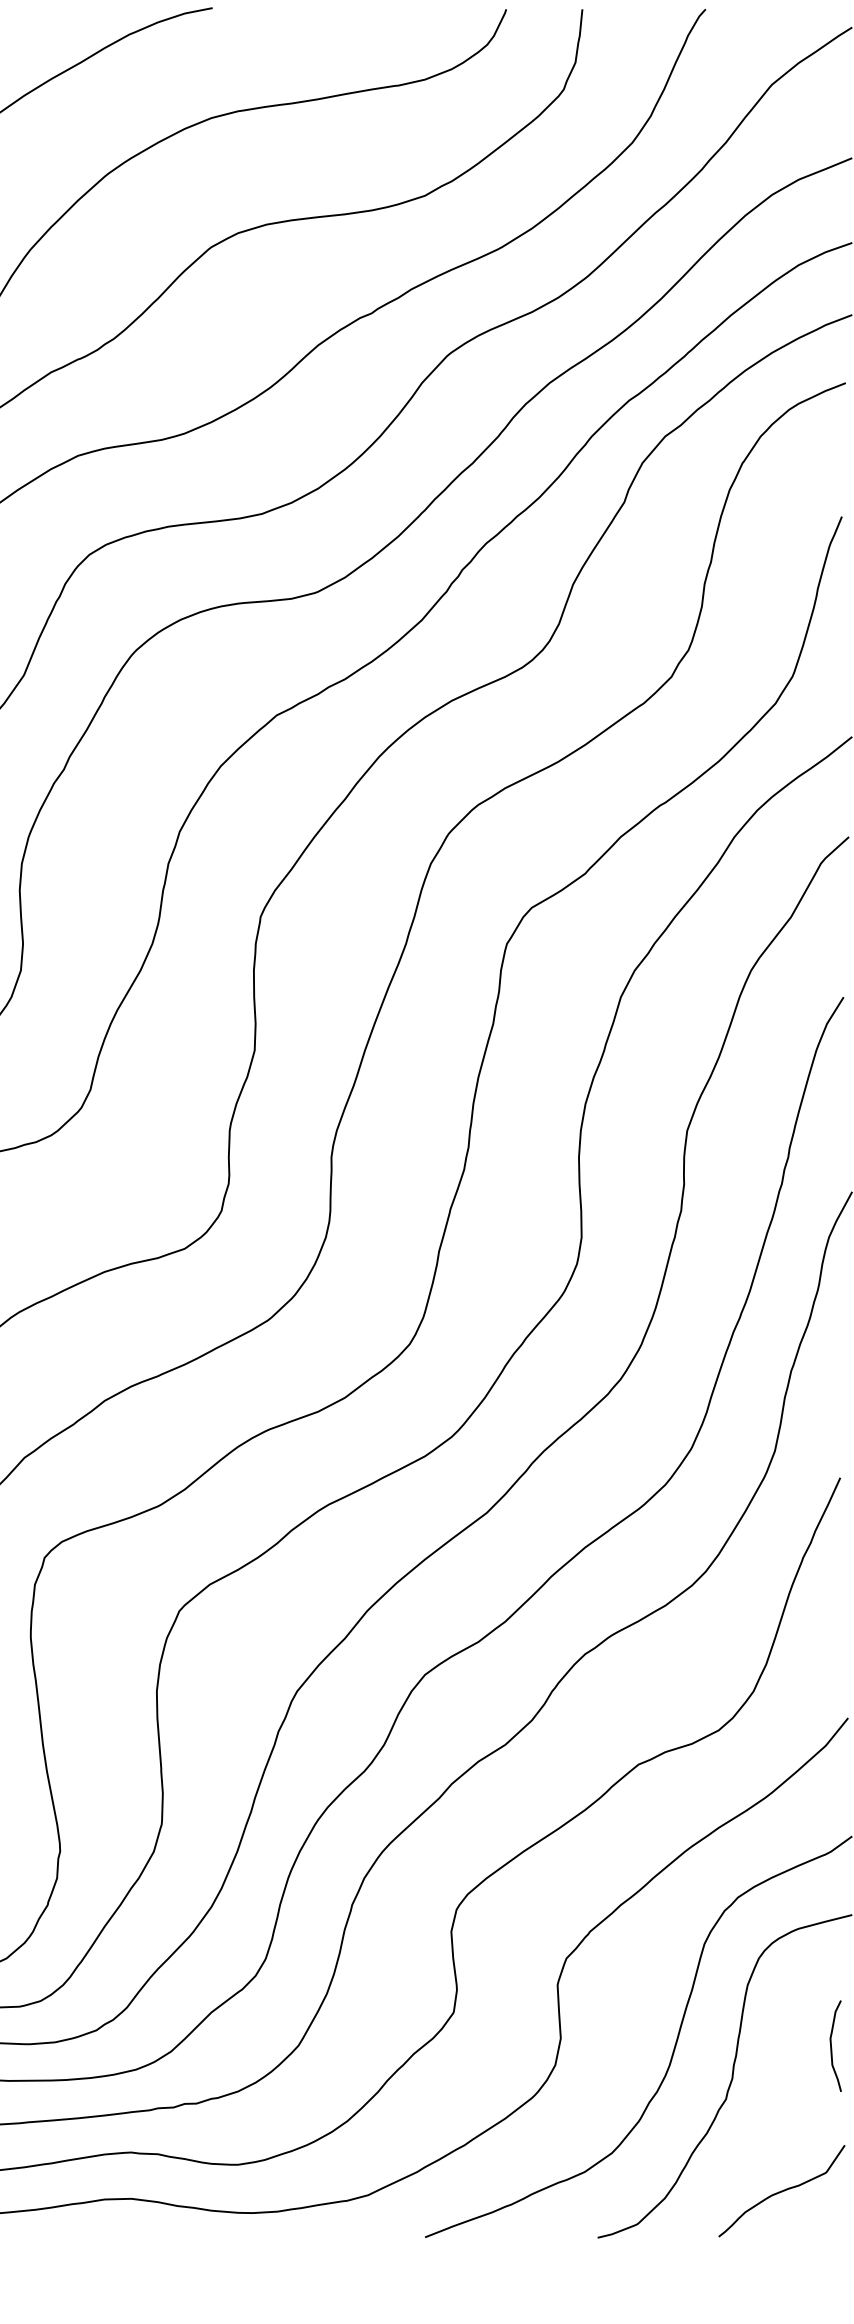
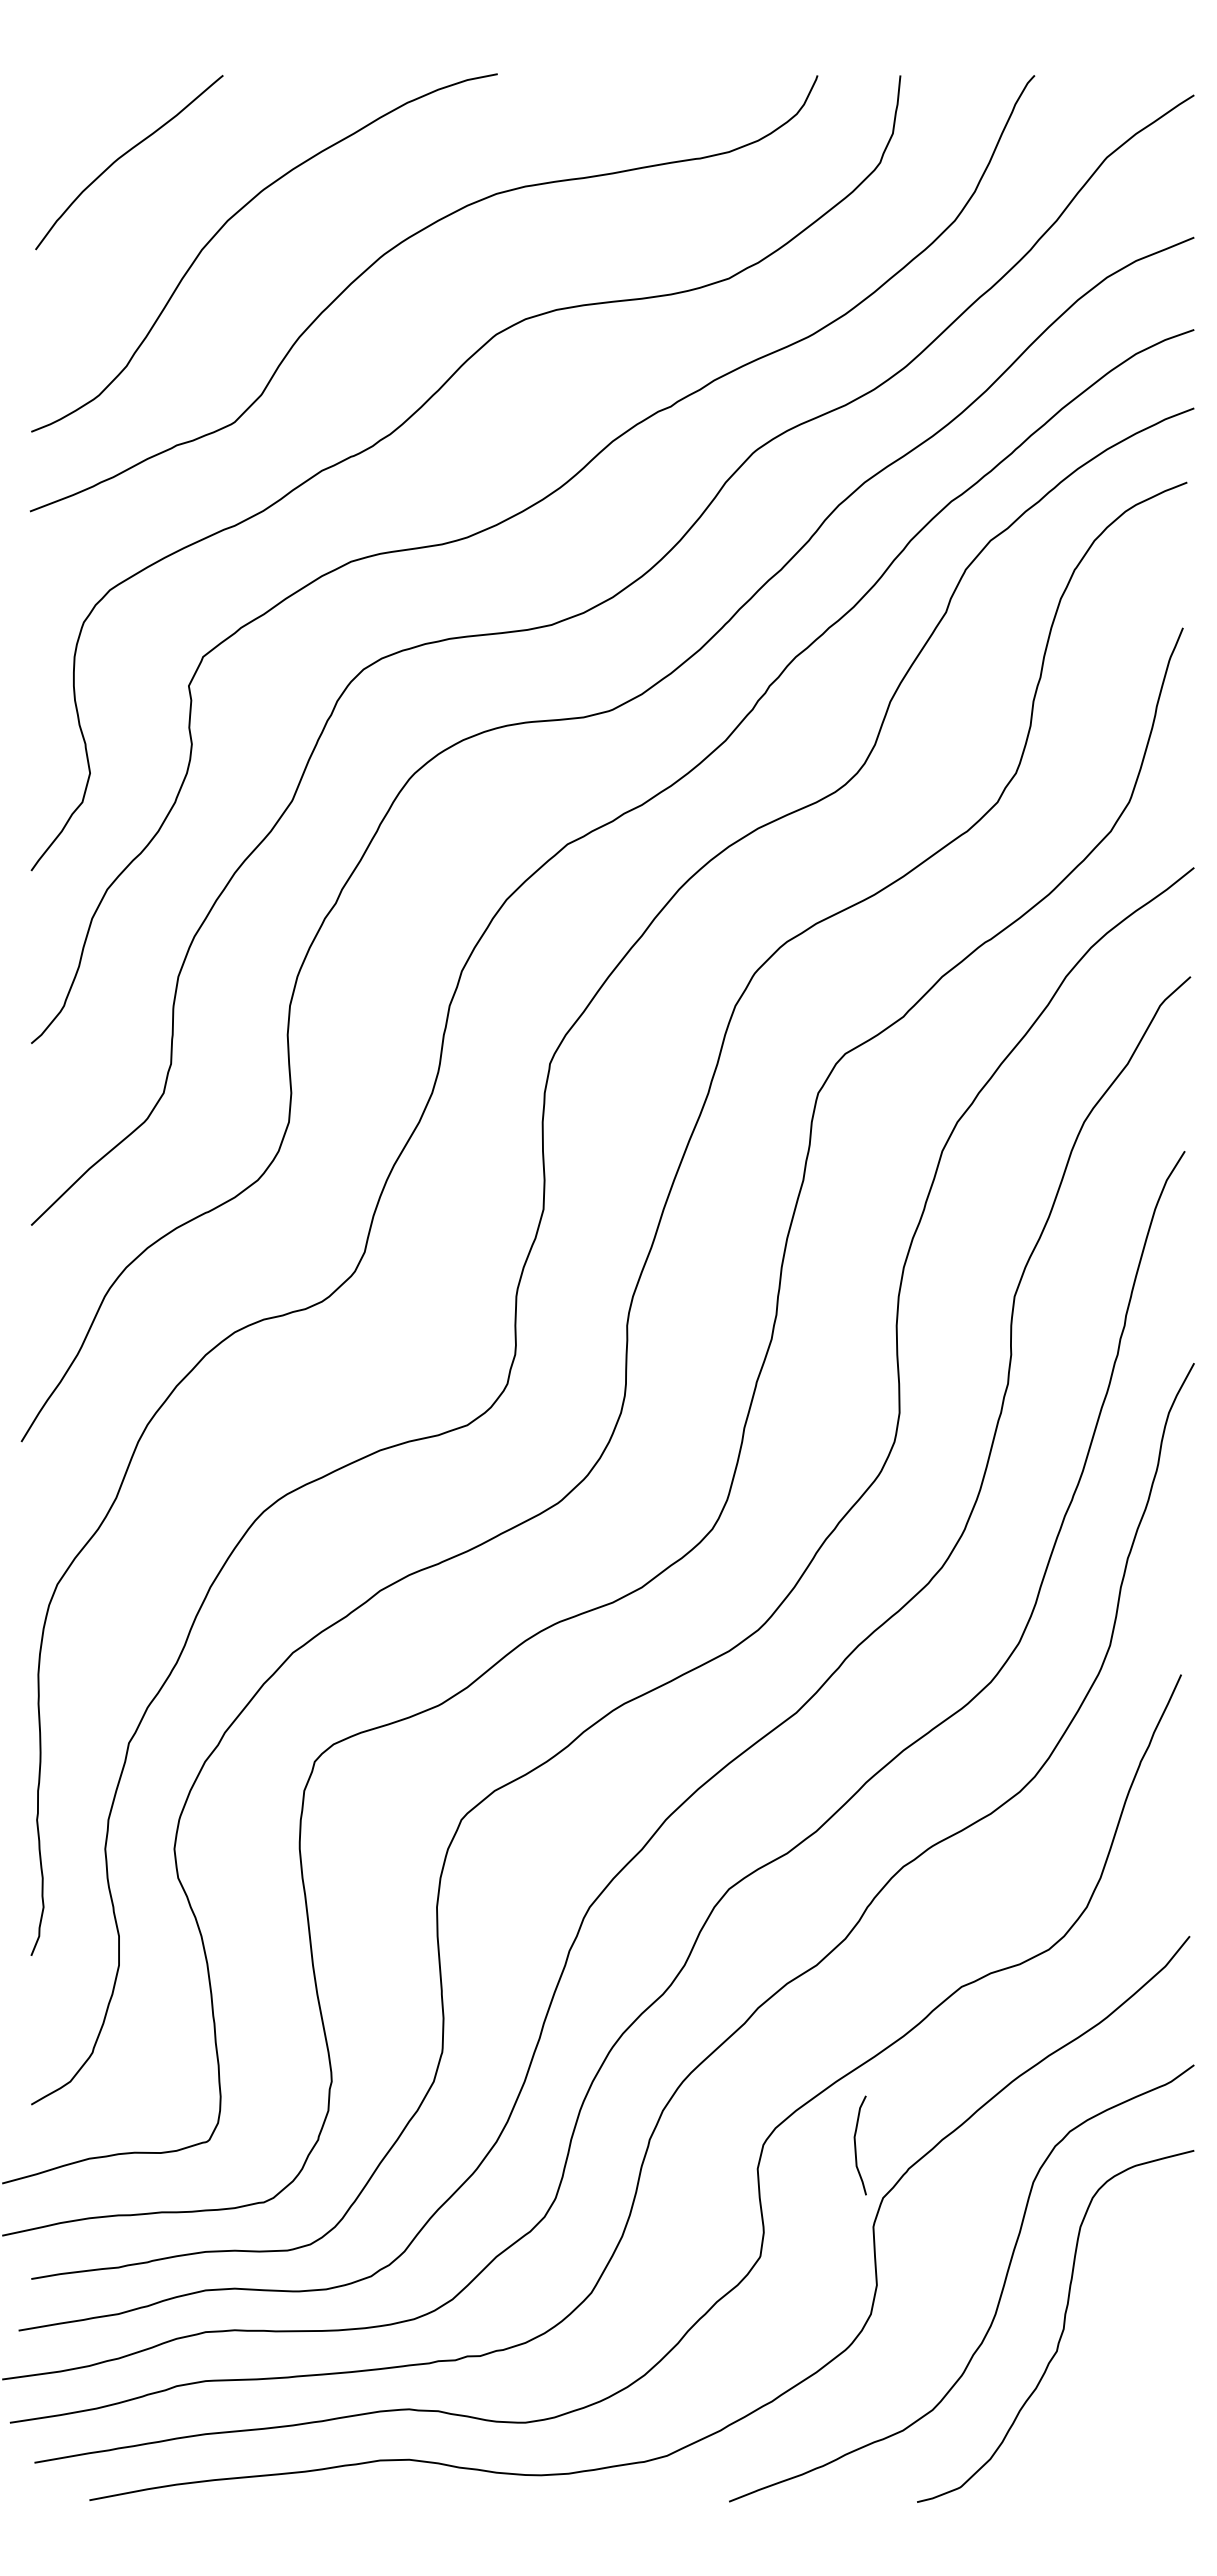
curve: (832, 2046) -> (856, 2145), moved
curve: (781, 2191) -> (1117, 2451), removed

